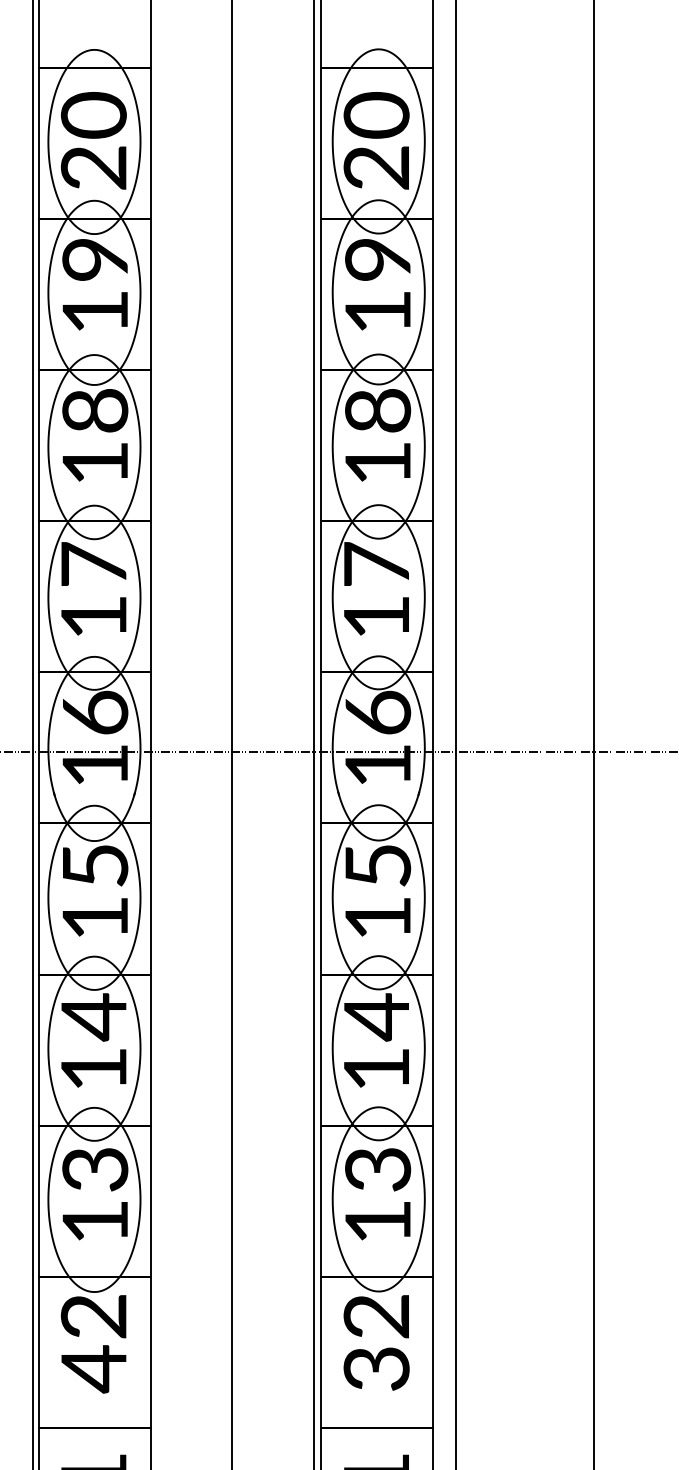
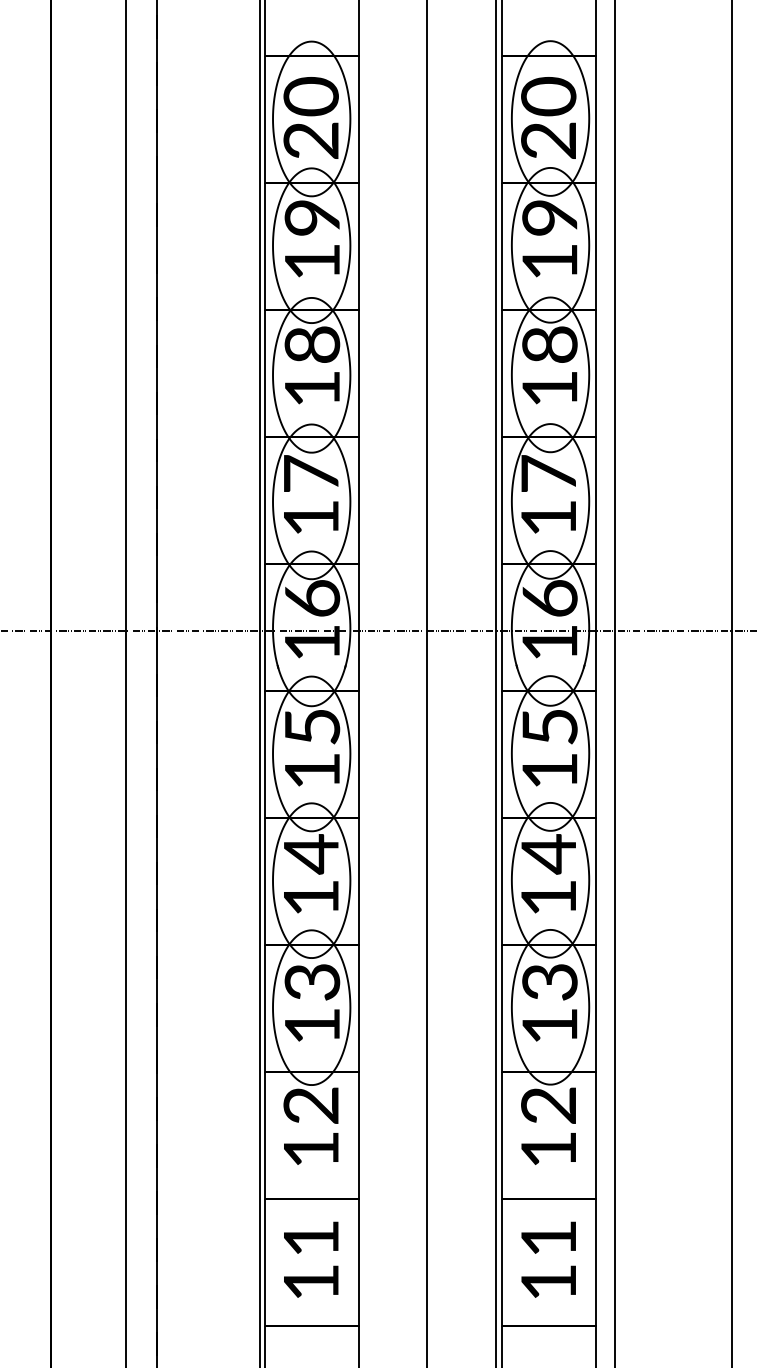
text: (94, 1368) -> (311, 1149), 42 -> 12
text: (376, 1368) -> (548, 1149), 32 -> 12

